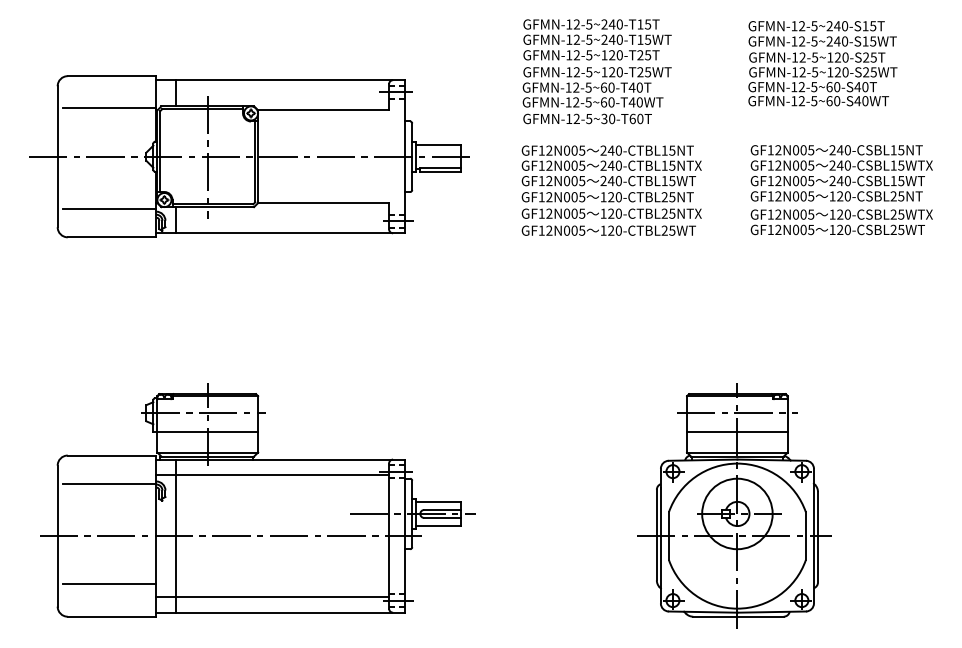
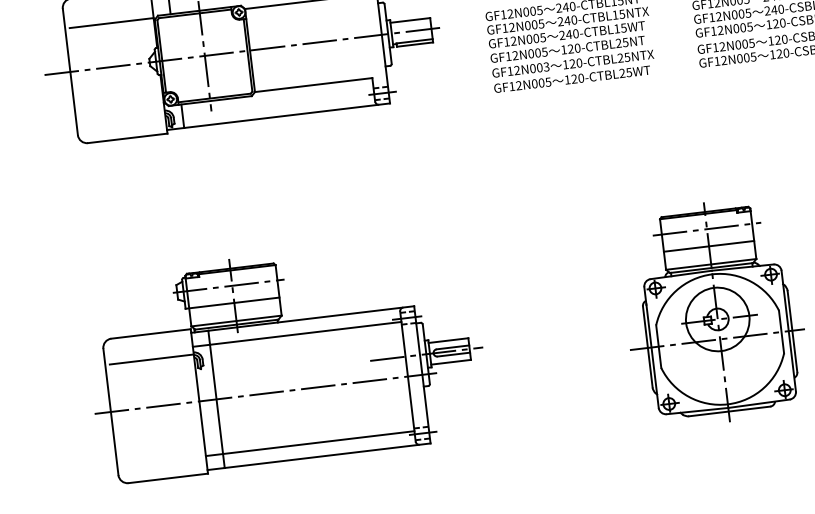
line: (109, 209) -> (122, 113), removed
text: (582, 212) -> (546, 65), GF12N005 -> GF12N003
line: (109, 584) -> (162, 449), removed

